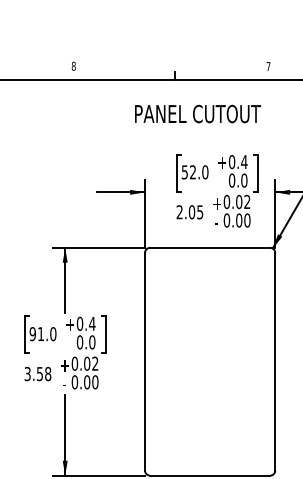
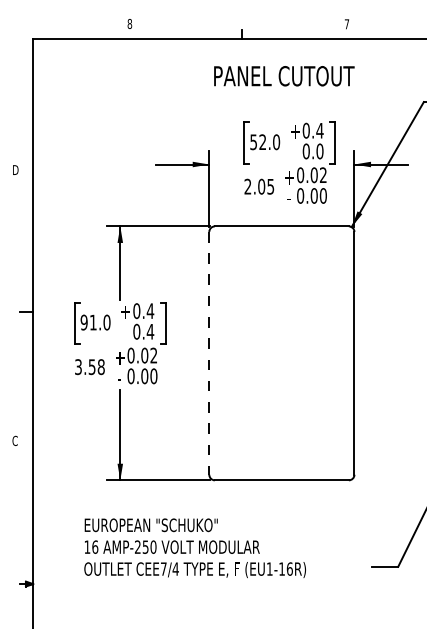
text: (198, 114) -> (284, 76), moved
text: (92, 342) -> (150, 331), 0.0 -> 0.4
line: (145, 361) -> (209, 353), solid -> dashed

